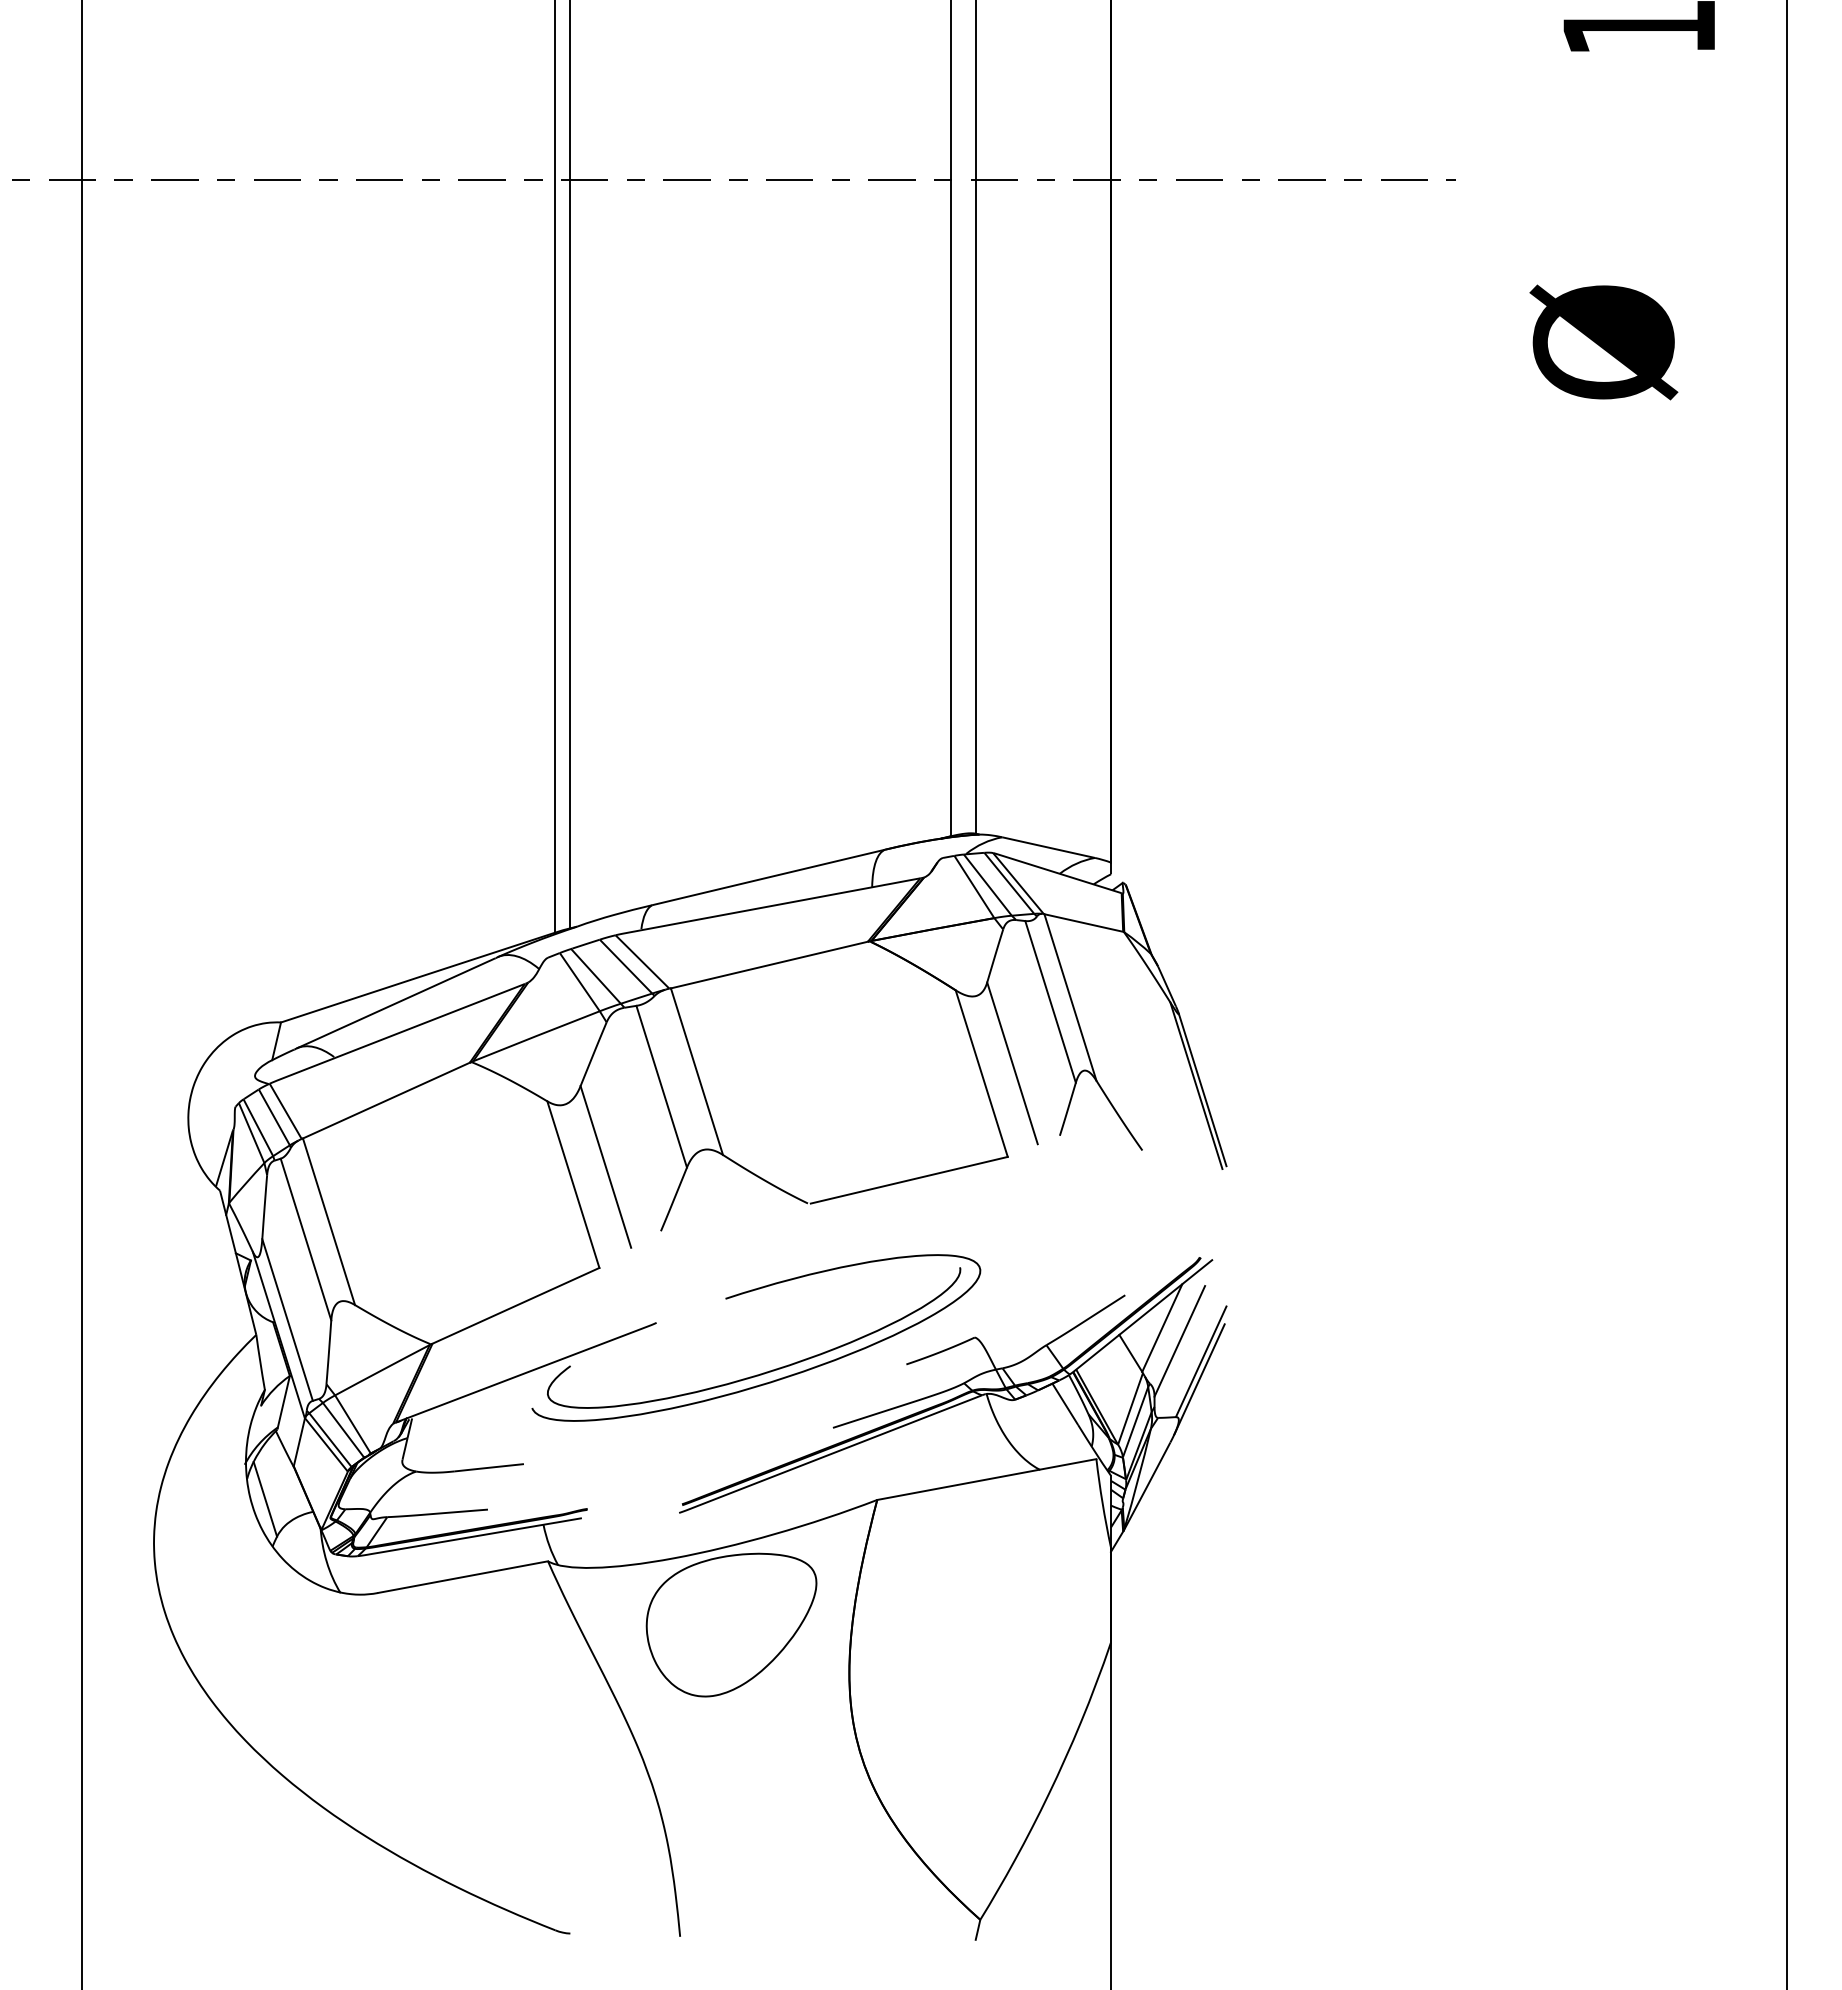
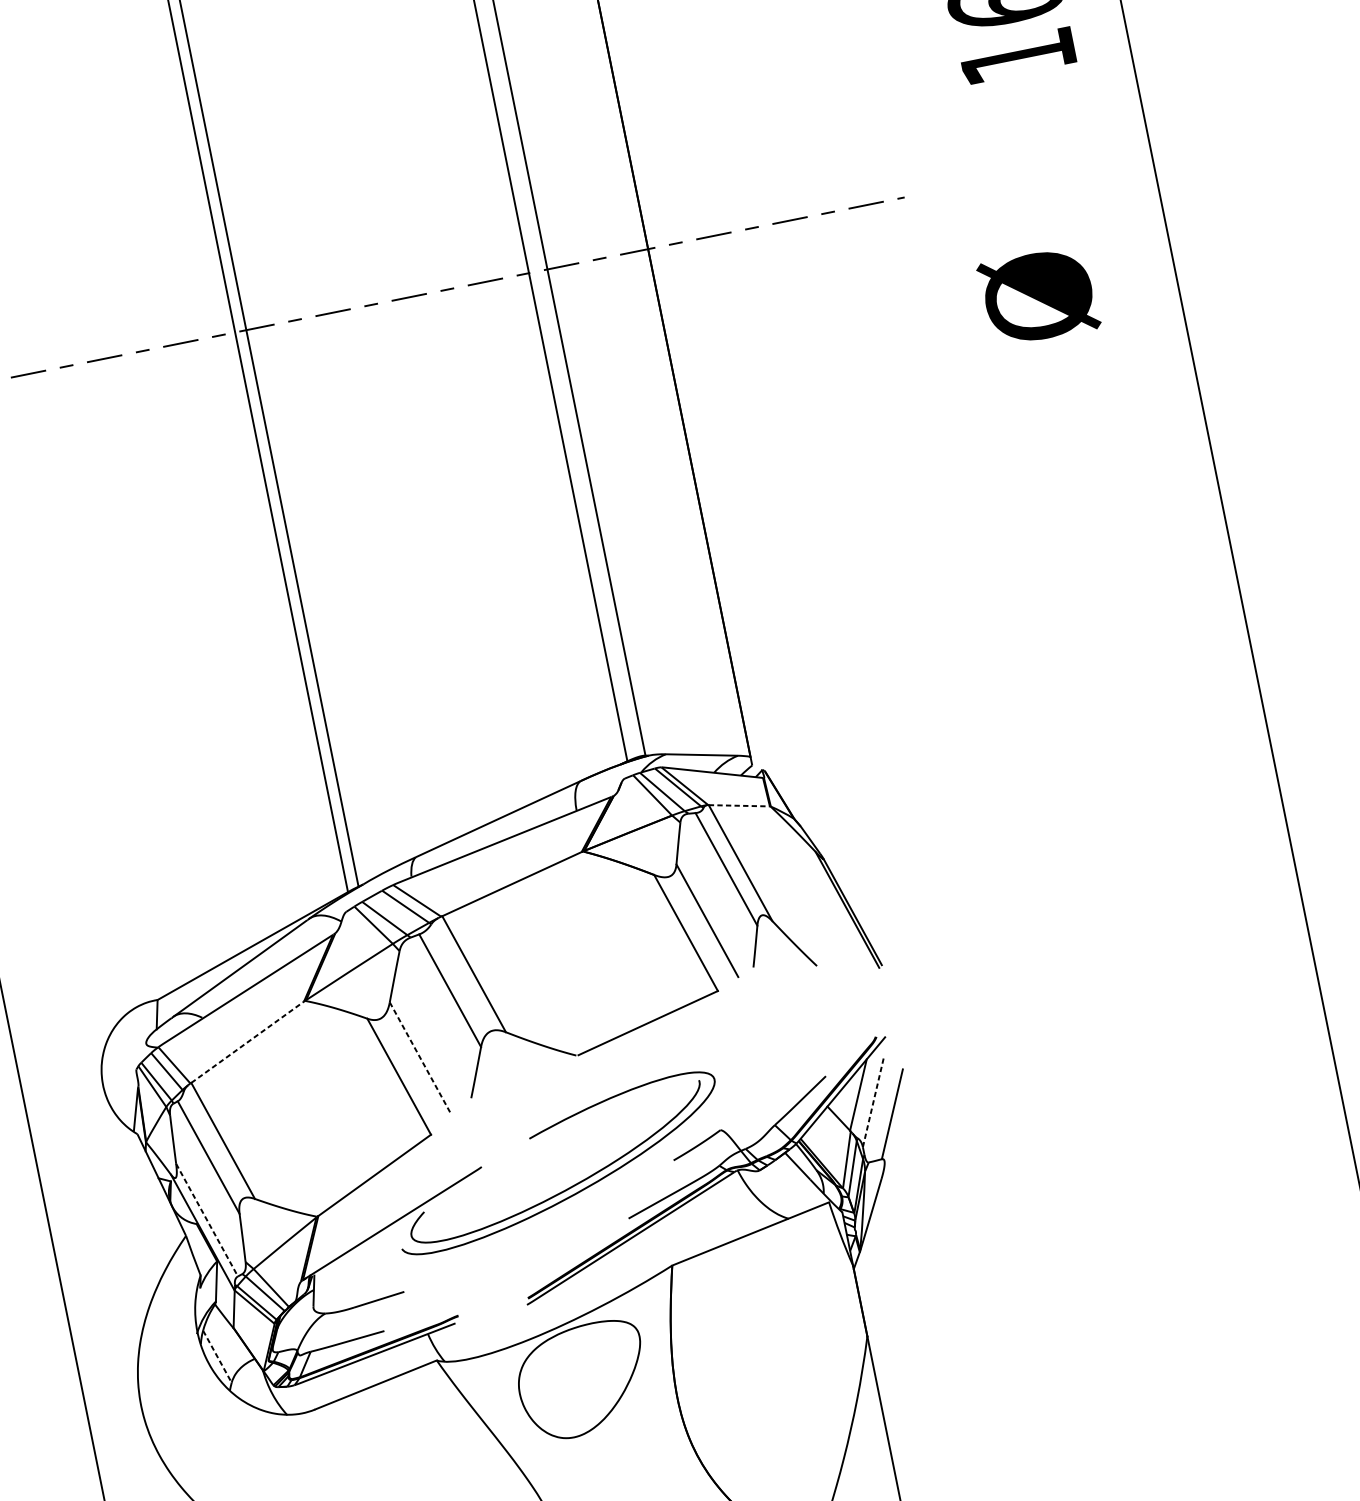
line: (1084, 923) -> (739, 806), solid -> dashed
line: (386, 1100) -> (247, 1042), solid -> dashed
line: (605, 1166) -> (420, 1058), solid -> dashed
line: (287, 1319) -> (206, 1219), solid -> dashed
line: (1179, 1341) -> (873, 1102), solid -> dashed
line: (1199, 1379) -> (893, 1127), removed
line: (265, 1499) -> (217, 1356), solid -> dashed

